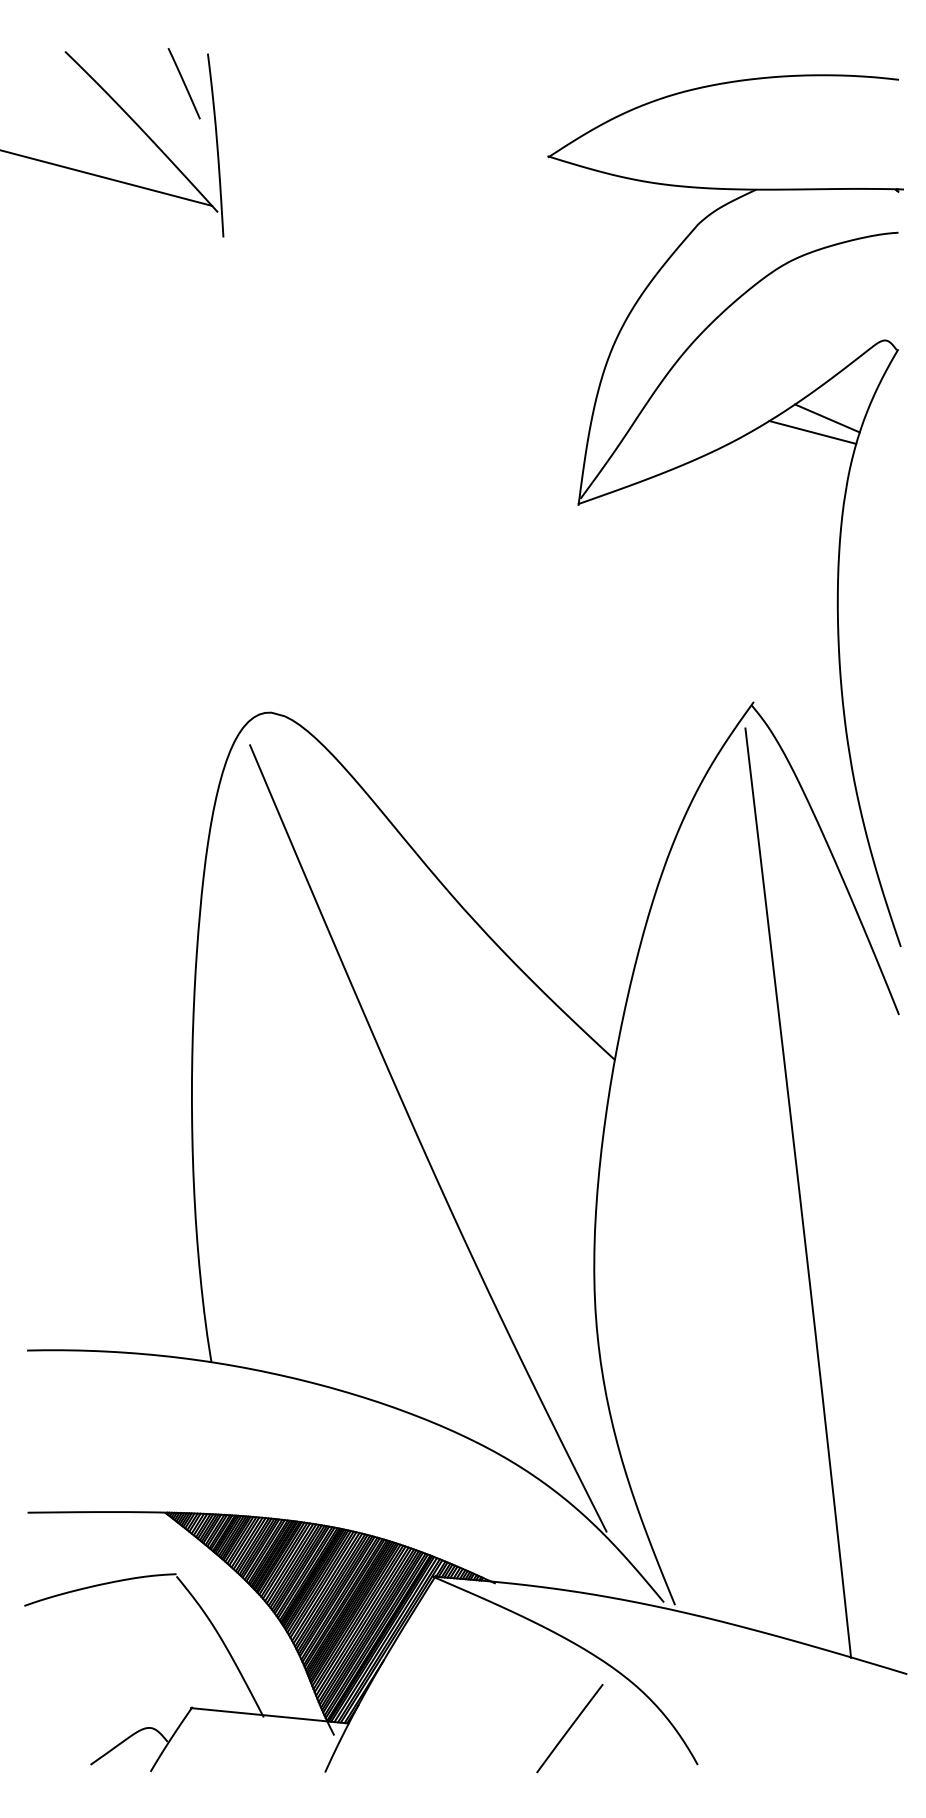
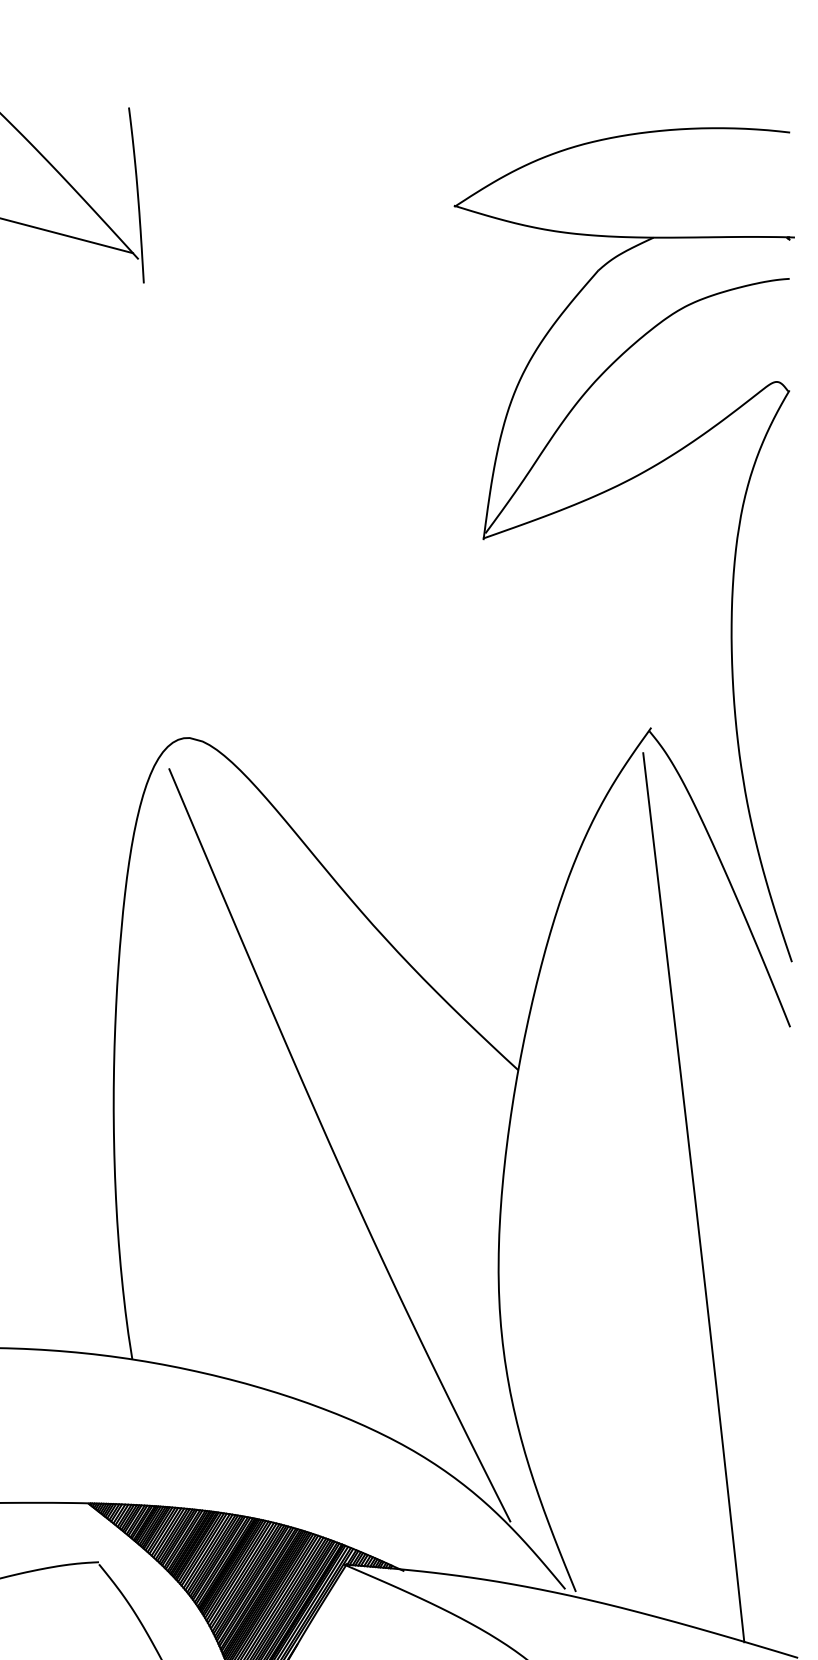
line: (183, 83) -> (105, 136), removed
line: (827, 418) -> (721, 456), removed
line: (812, 432) -> (707, 469), removed

